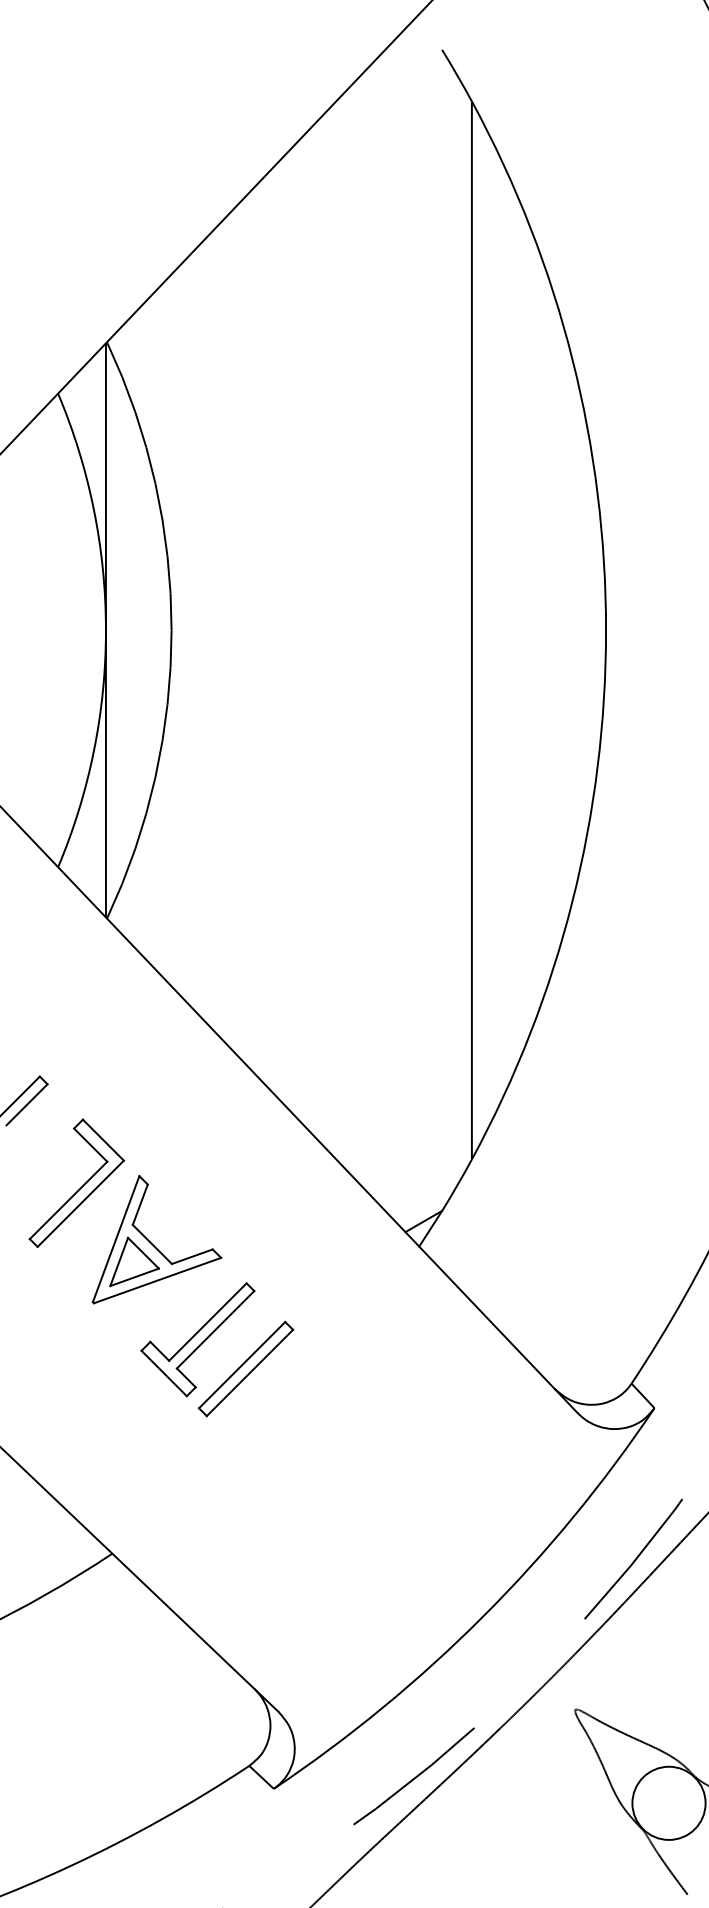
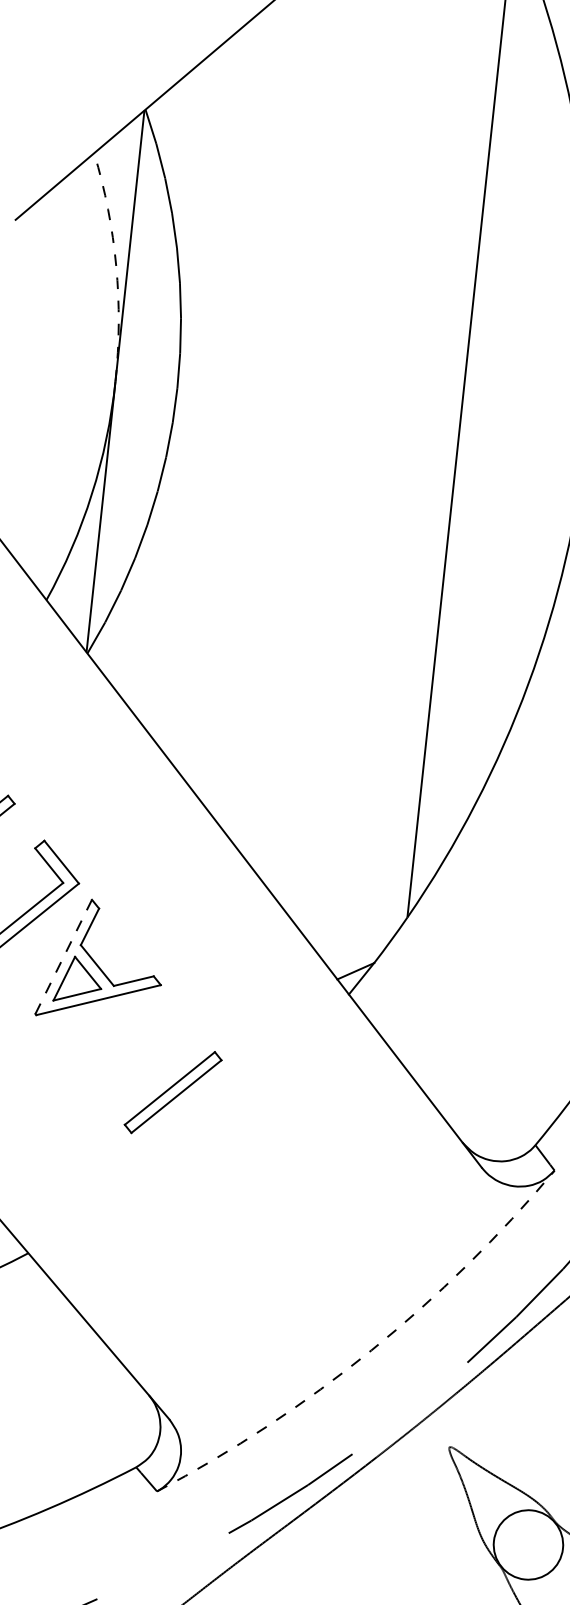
arc: (93, 509) -> (115, 266), solid -> dashed
line: (116, 1238) -> (64, 956), solid -> dashed
part: (197, 1339) -> (130, 1059), removed
arc: (482, 1617) -> (371, 1350), solid -> dashed

